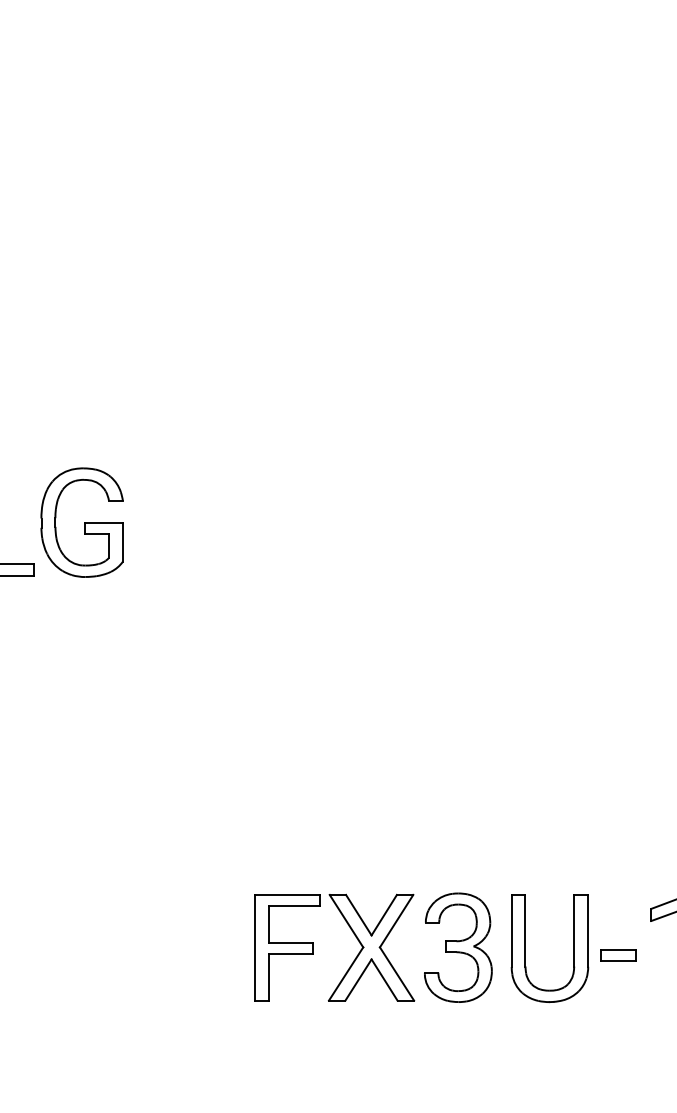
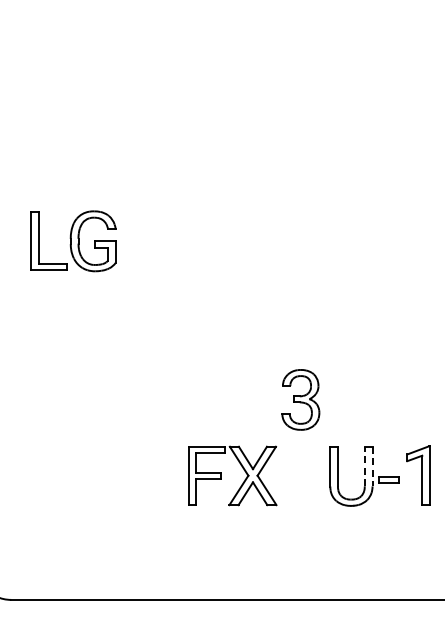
line: (573, 930) -> (364, 466), solid -> dashed
line: (588, 930) -> (372, 466), solid -> dashed
part: (457, 947) -> (300, 399), moved

